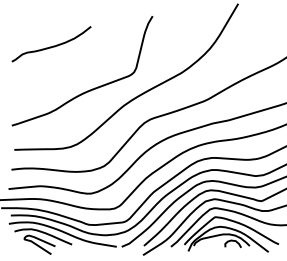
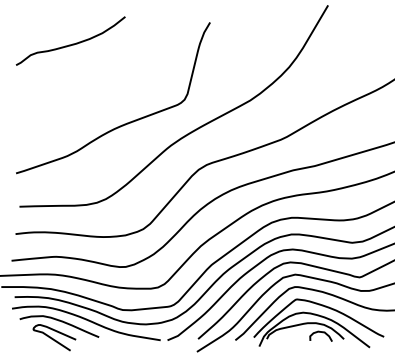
curve: (52, 45) -> (72, 43), moved

